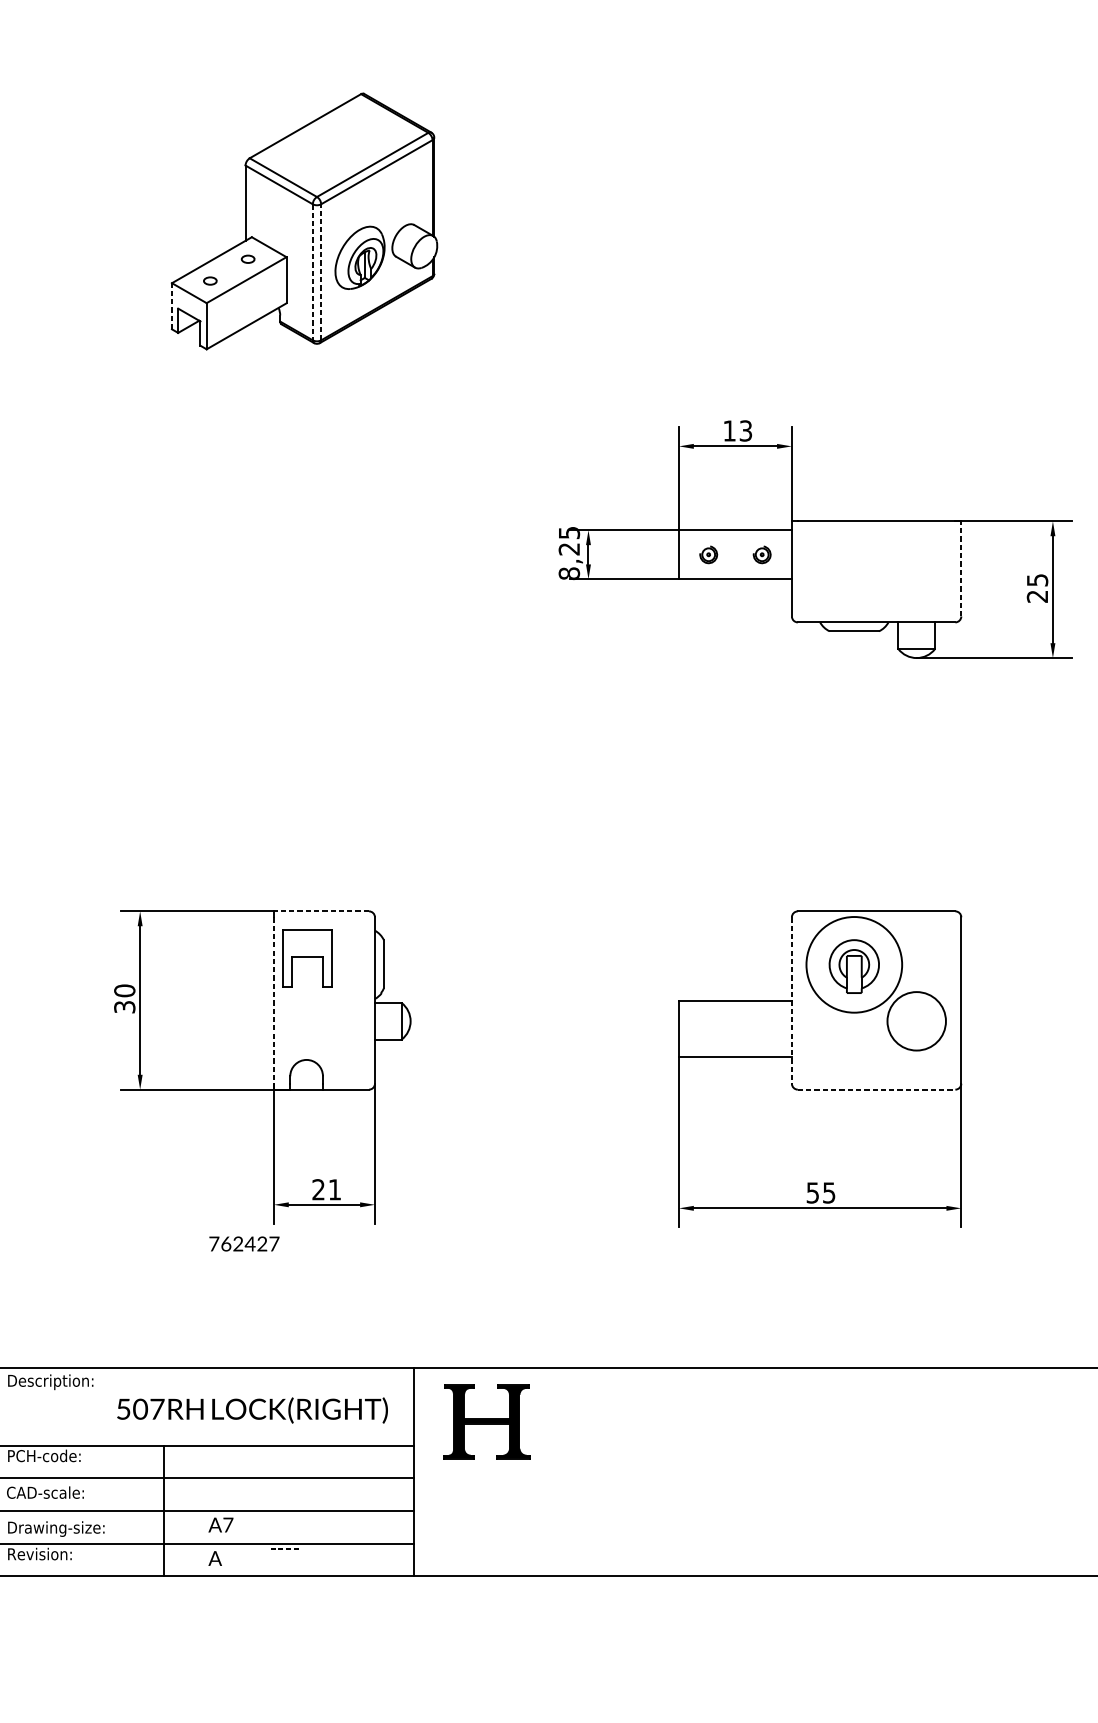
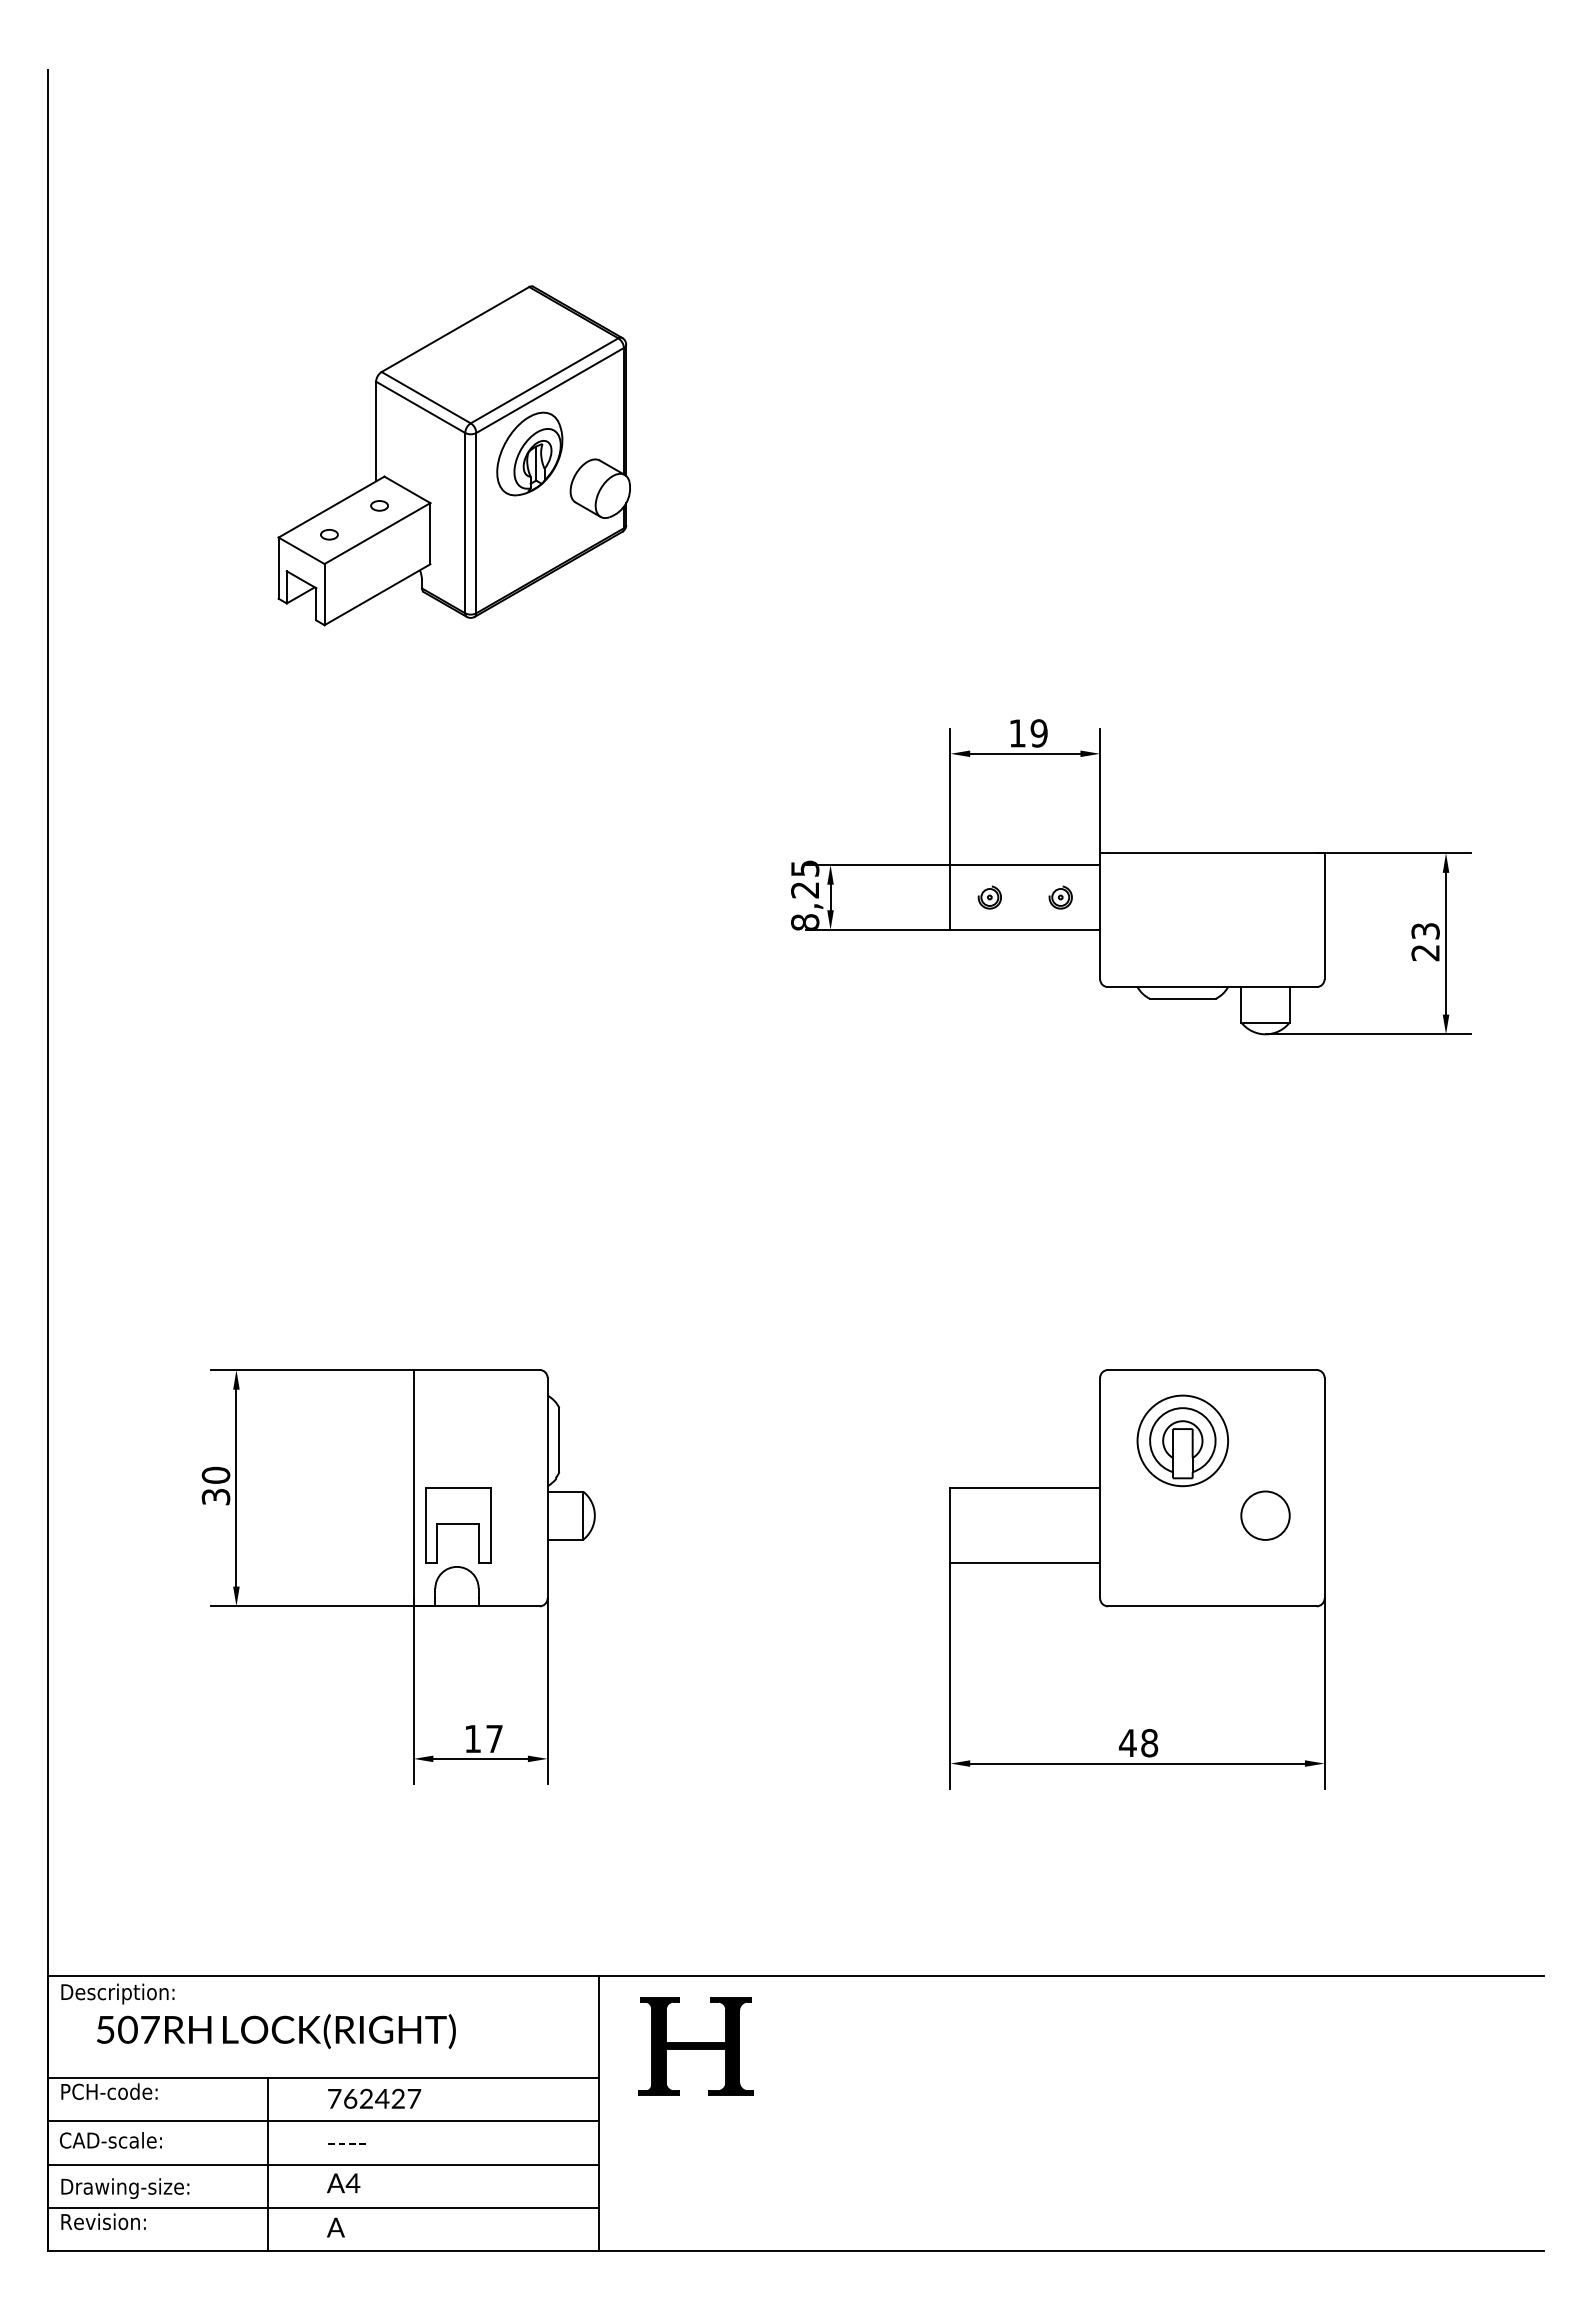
part: (359, 257) -> (529, 453), moved
line: (321, 271) -> (476, 522), dashed -> solid
line: (313, 272) -> (465, 523), dashed -> solid
line: (171, 306) -> (278, 568), dashed -> solid
text: (745, 431) -> (1038, 733), 13 -> 19
line: (961, 568) -> (1324, 915), dashed -> solid
text: (1037, 579) -> (1425, 930), 25 -> 23
line: (321, 911) -> (476, 1370), dashed -> solid
part: (307, 958) -> (458, 1525), moved
circle: (854, 964) -> (1182, 1440), size x0.71
line: (273, 1000) -> (413, 1488), dashed -> solid
line: (792, 1000) -> (1100, 1488), dashed -> solid
circle: (916, 1021) -> (1265, 1515), size x0.62
line: (876, 1089) -> (1212, 1606), dashed -> solid
text: (326, 1189) -> (483, 1738), 21 -> 17
text: (820, 1193) -> (1138, 1743), 55 -> 48
text: (244, 1243) -> (374, 2098), moved
text: (252, 1410) -> (276, 2031), moved
text: (227, 1525) -> (352, 2183), A7 -> A4
text: (284, 1548) -> (346, 2143), moved

